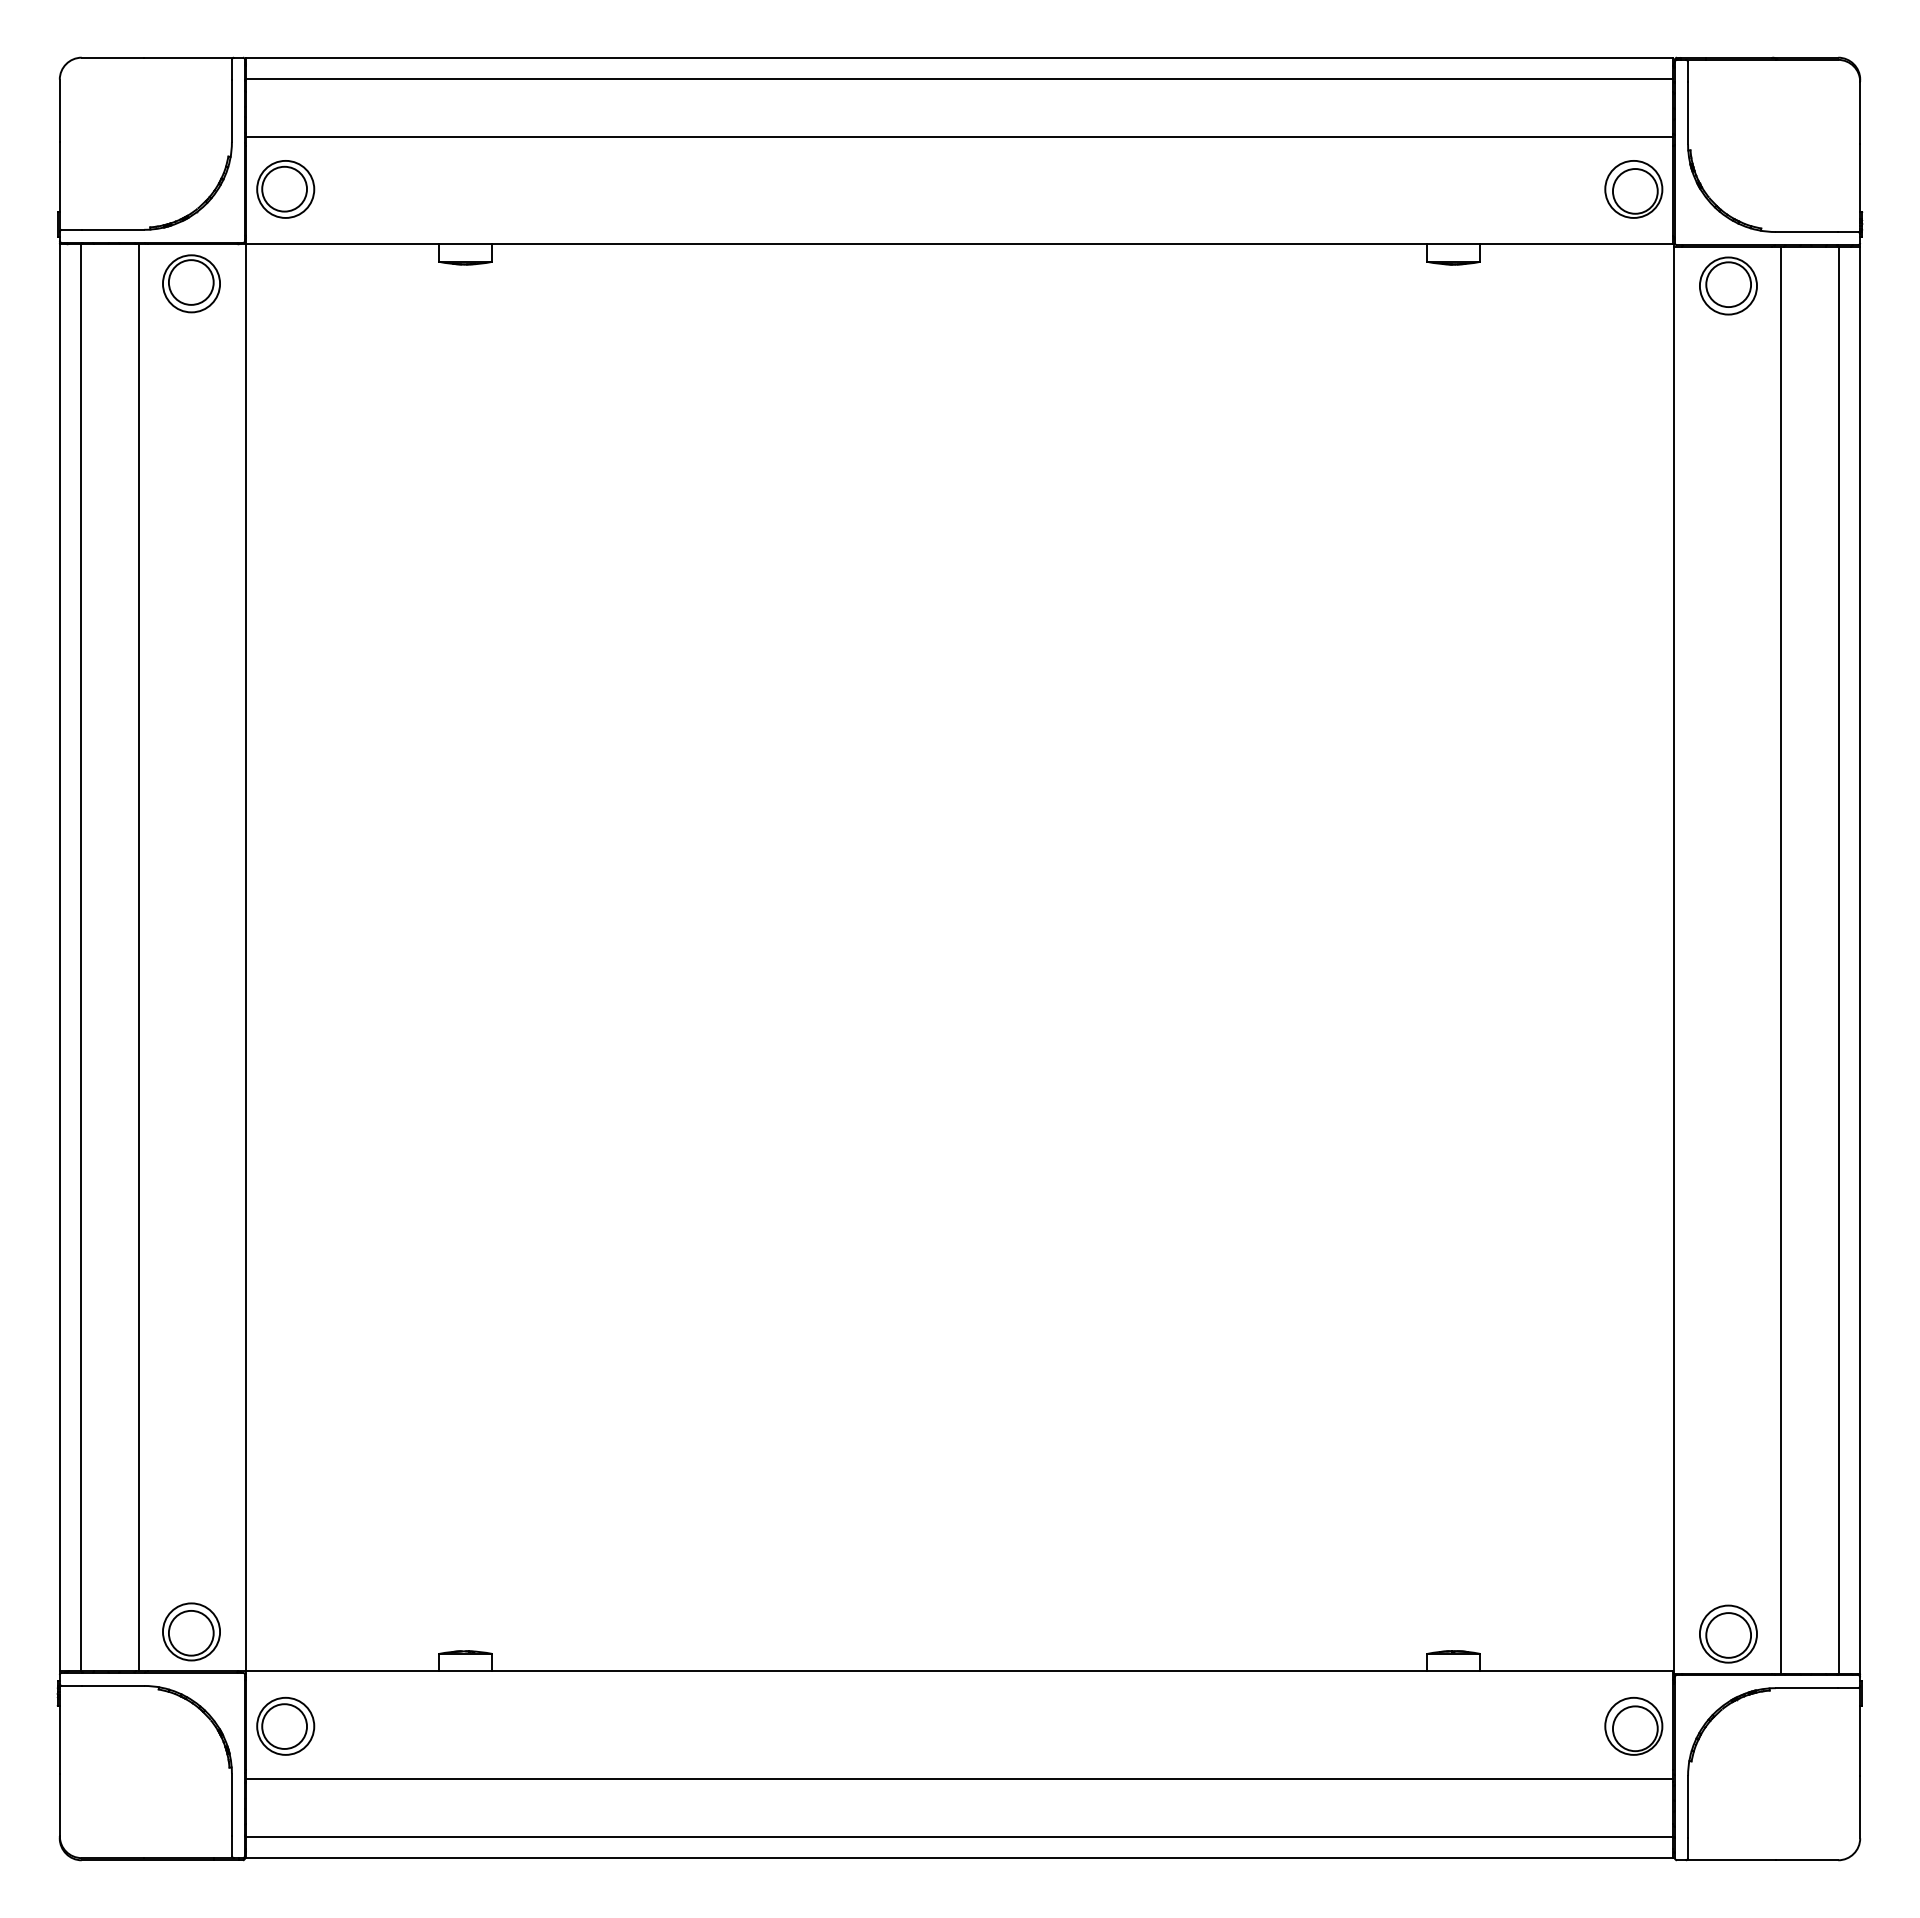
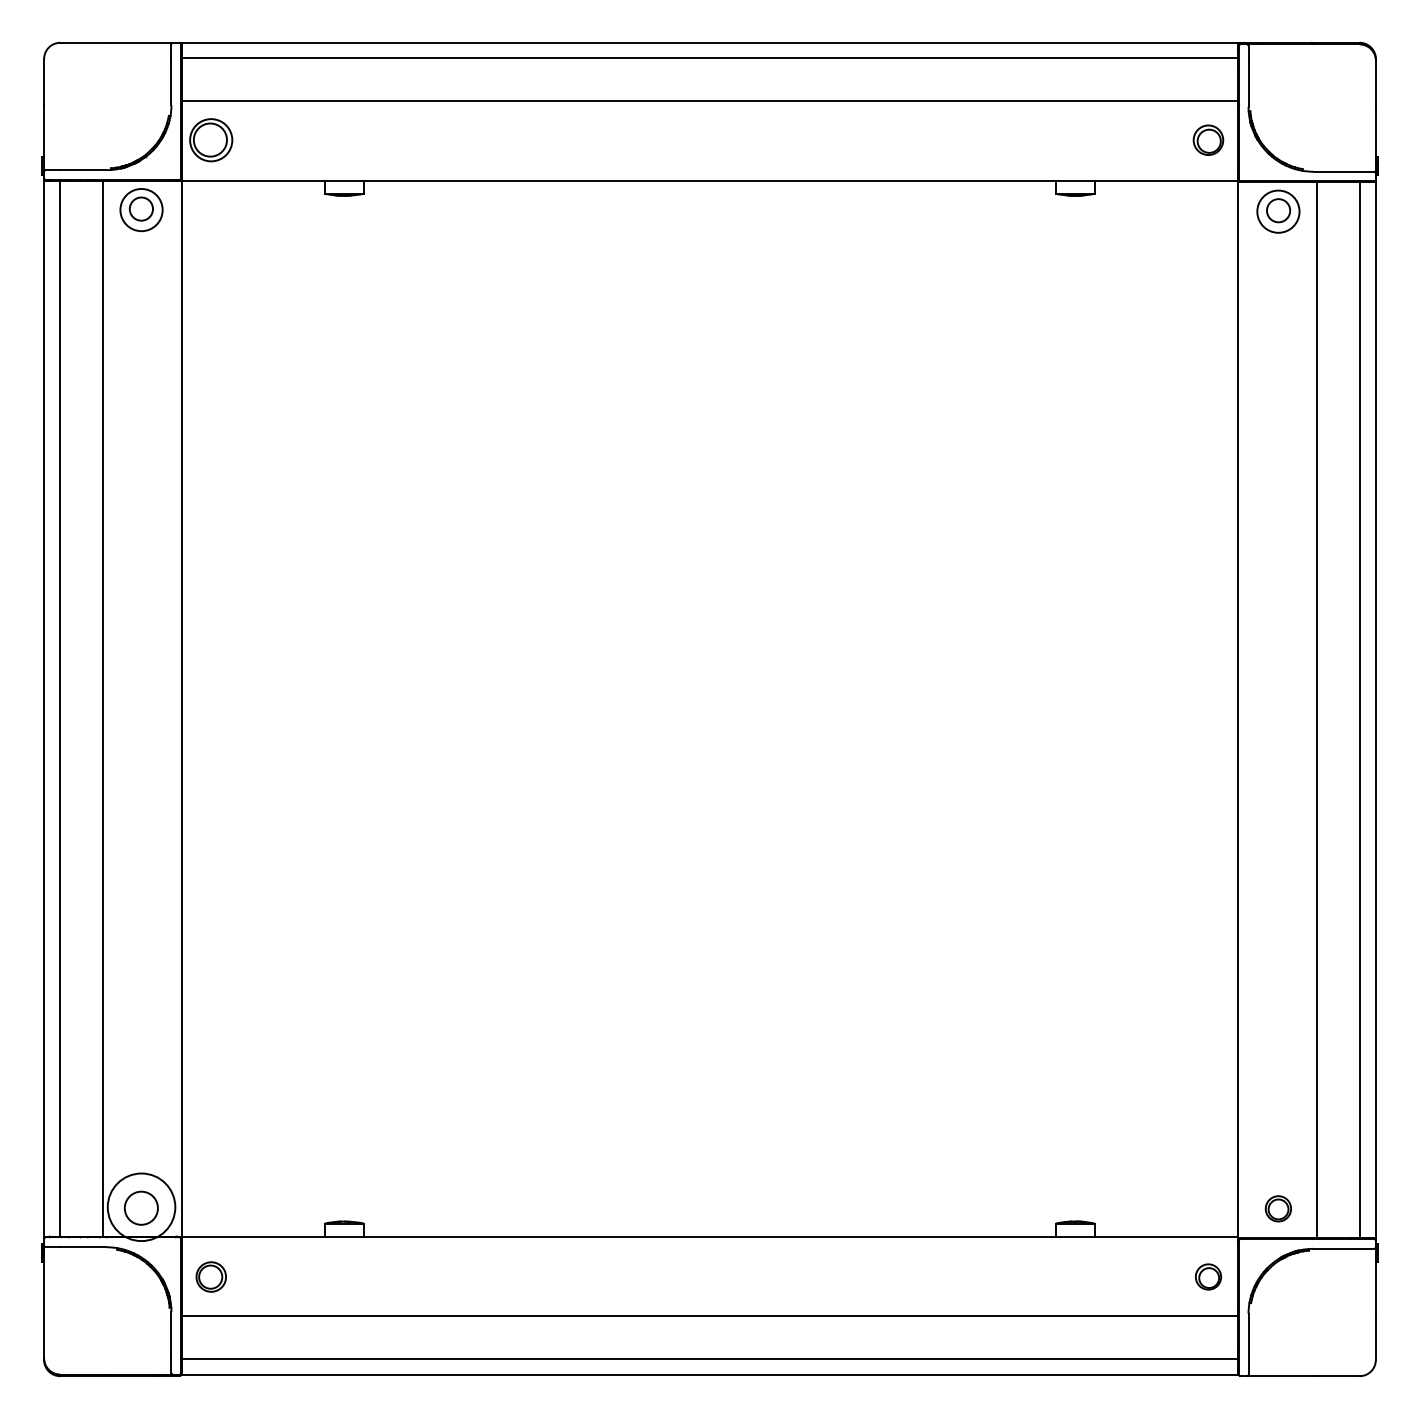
part: (1633, 189) -> (1208, 140), size x0.7
circle: (190, 282) -> (140, 209), size x0.7
circle: (1728, 284) -> (1278, 210), size x0.7
circle: (191, 1631) -> (141, 1206), size x1.6
part: (1728, 1633) -> (1278, 1208), size x0.6
part: (285, 1725) -> (211, 1276), size x0.7
part: (1633, 1725) -> (1208, 1276), size x0.6

